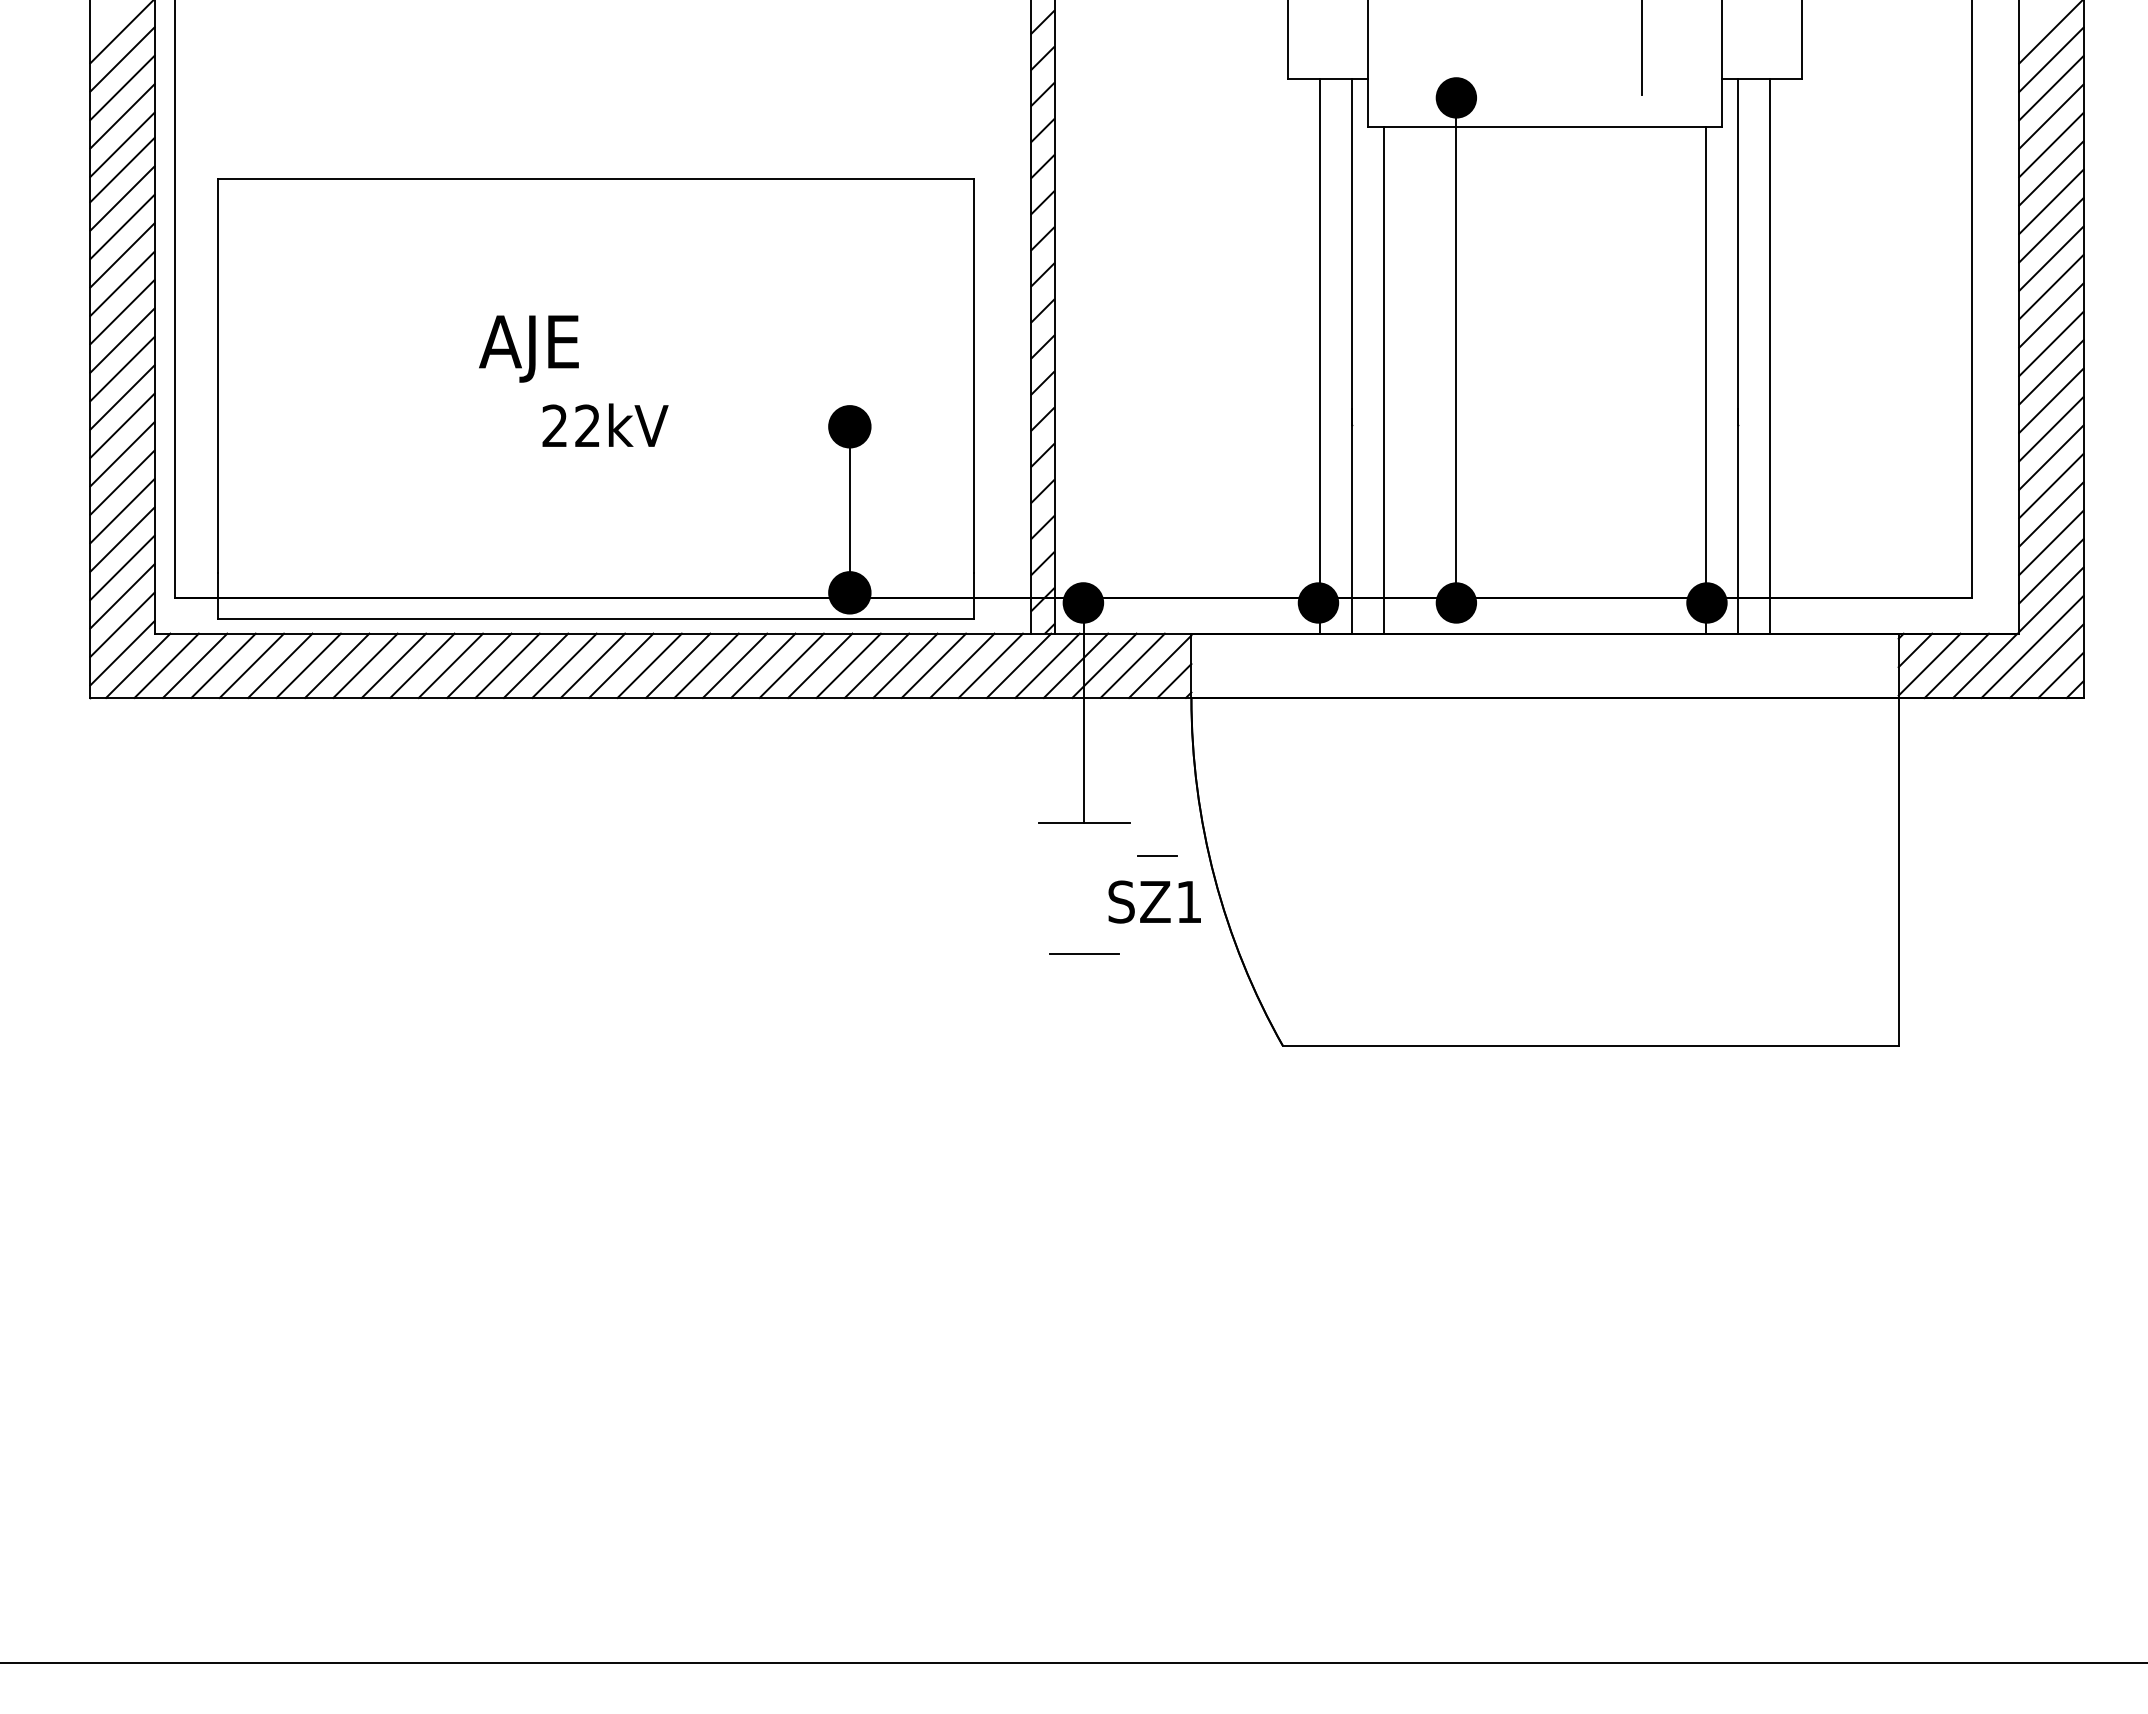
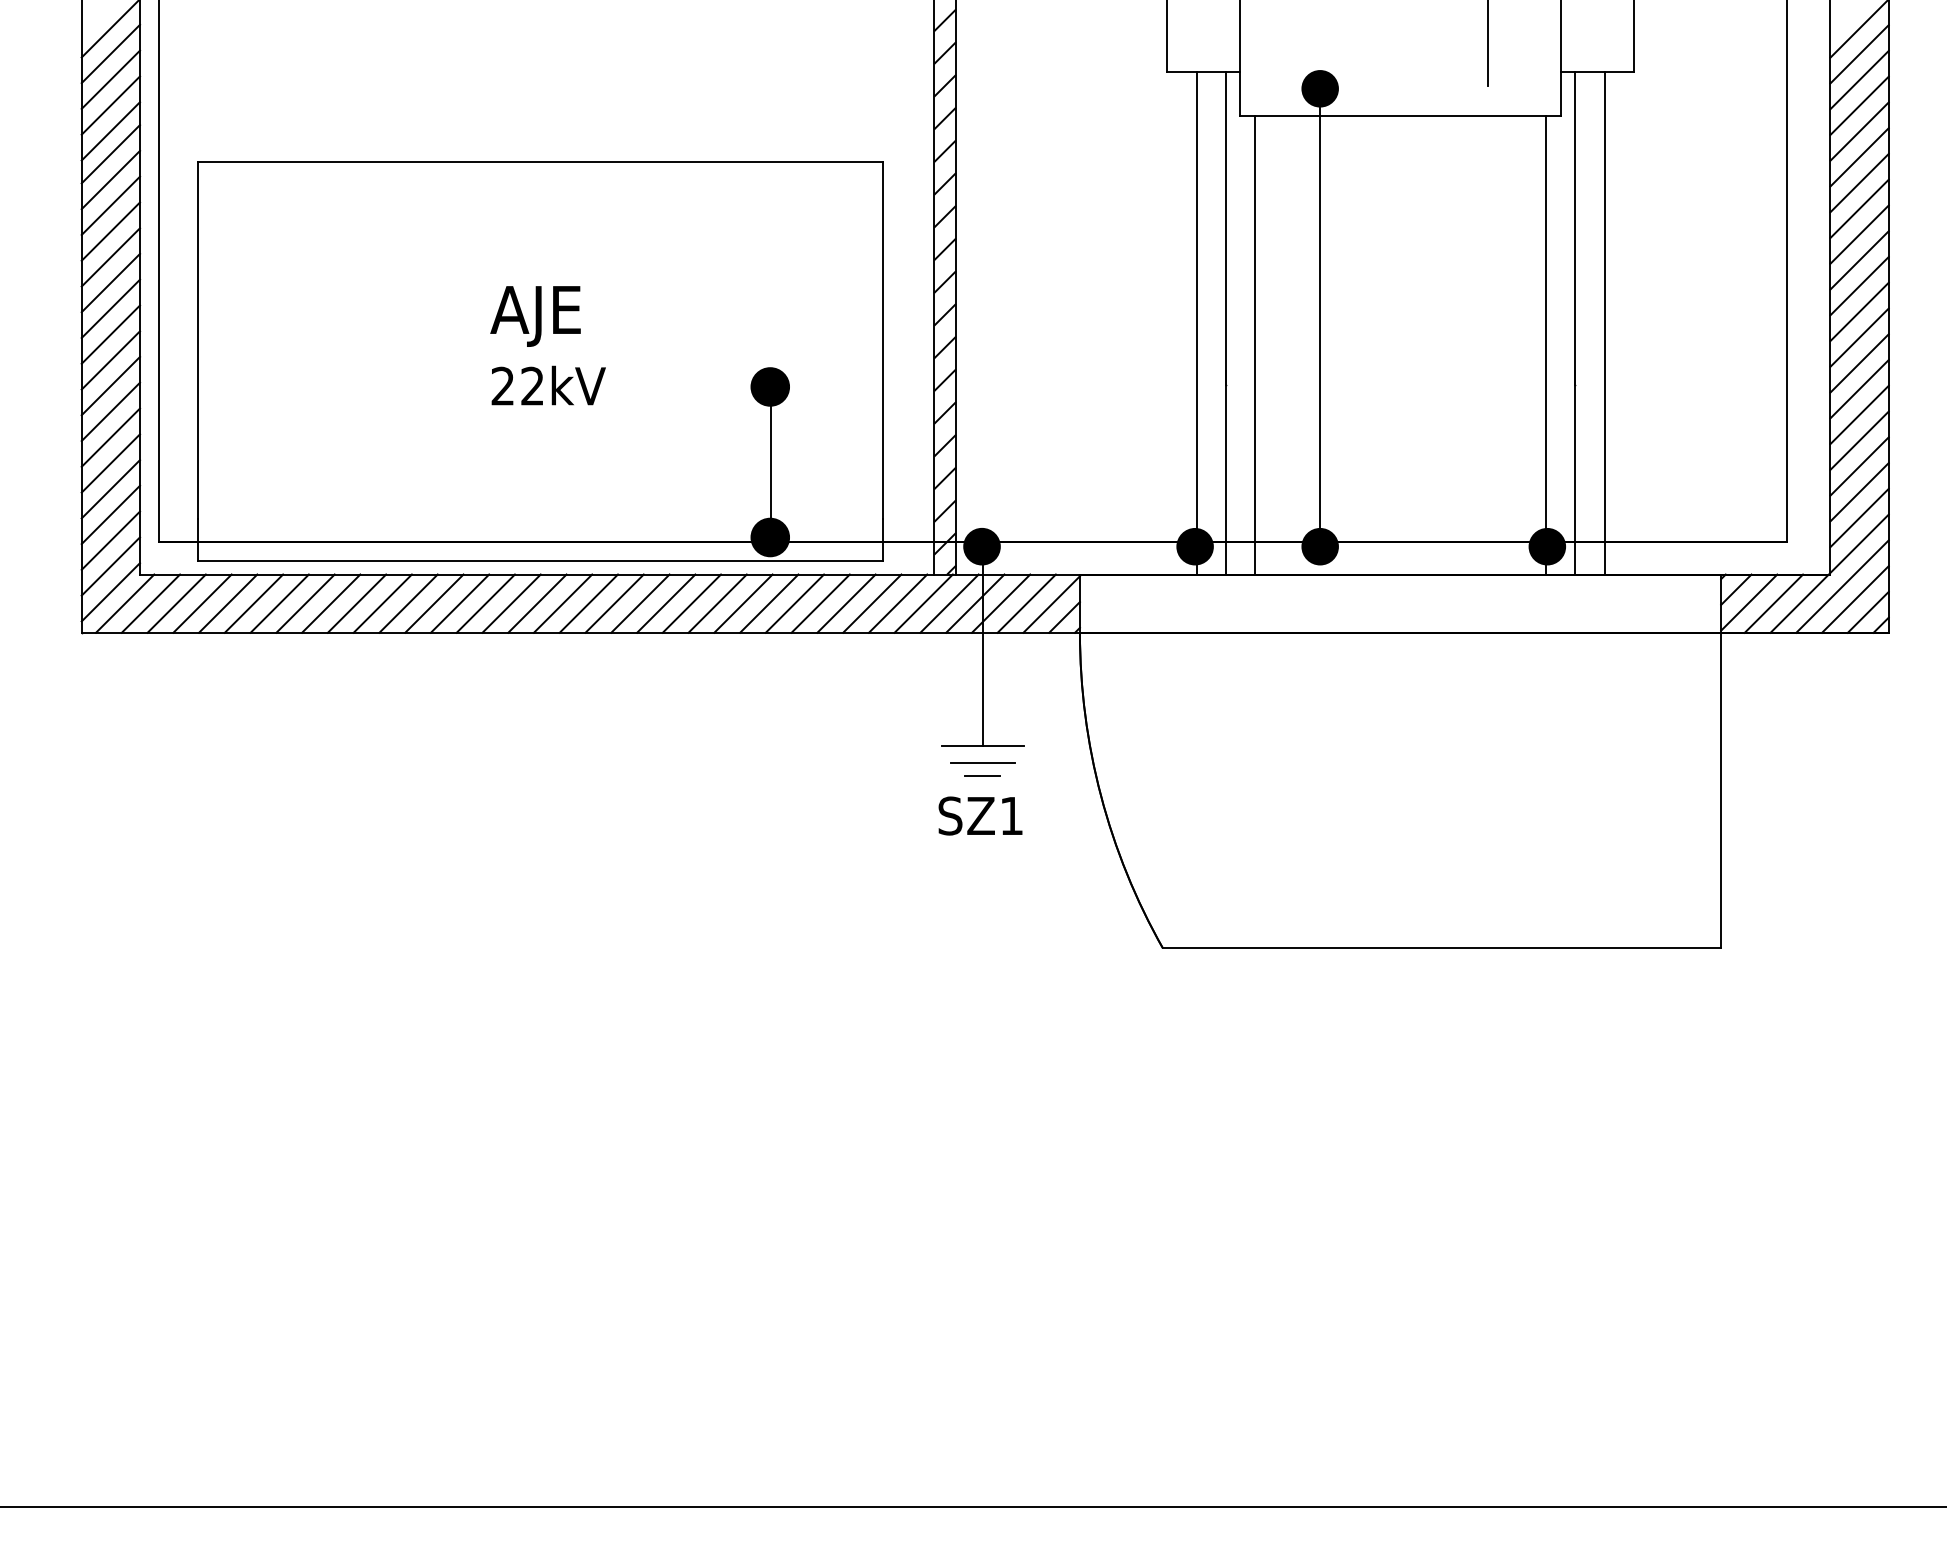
text: (528, 348) -> (535, 315), moved
line: (1157, 855) -> (983, 775), moved
text: (1154, 901) -> (980, 815), moved
line: (1084, 953) -> (983, 762), moved

